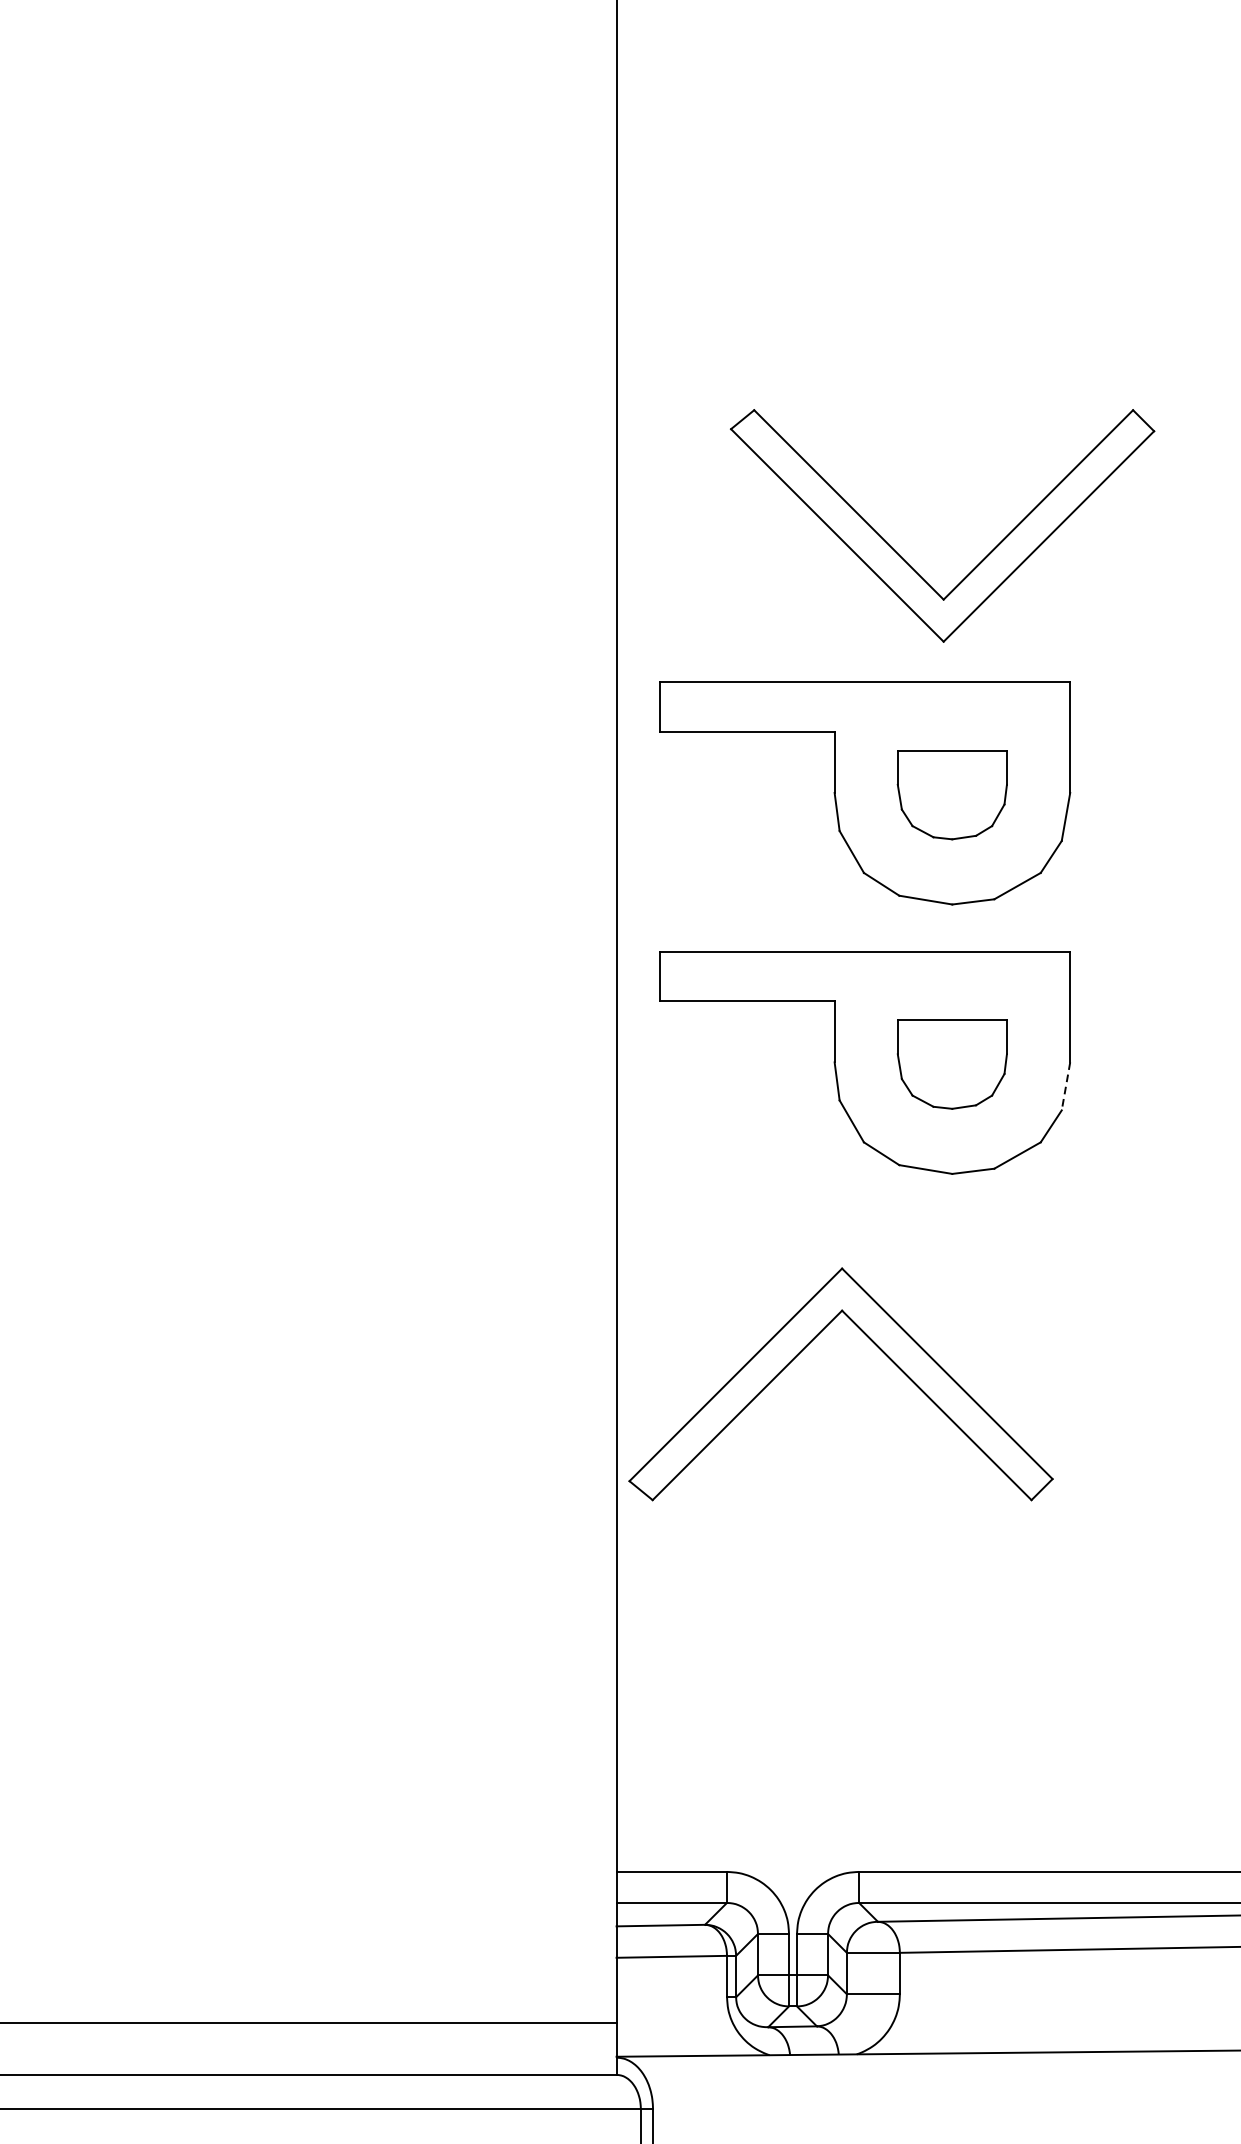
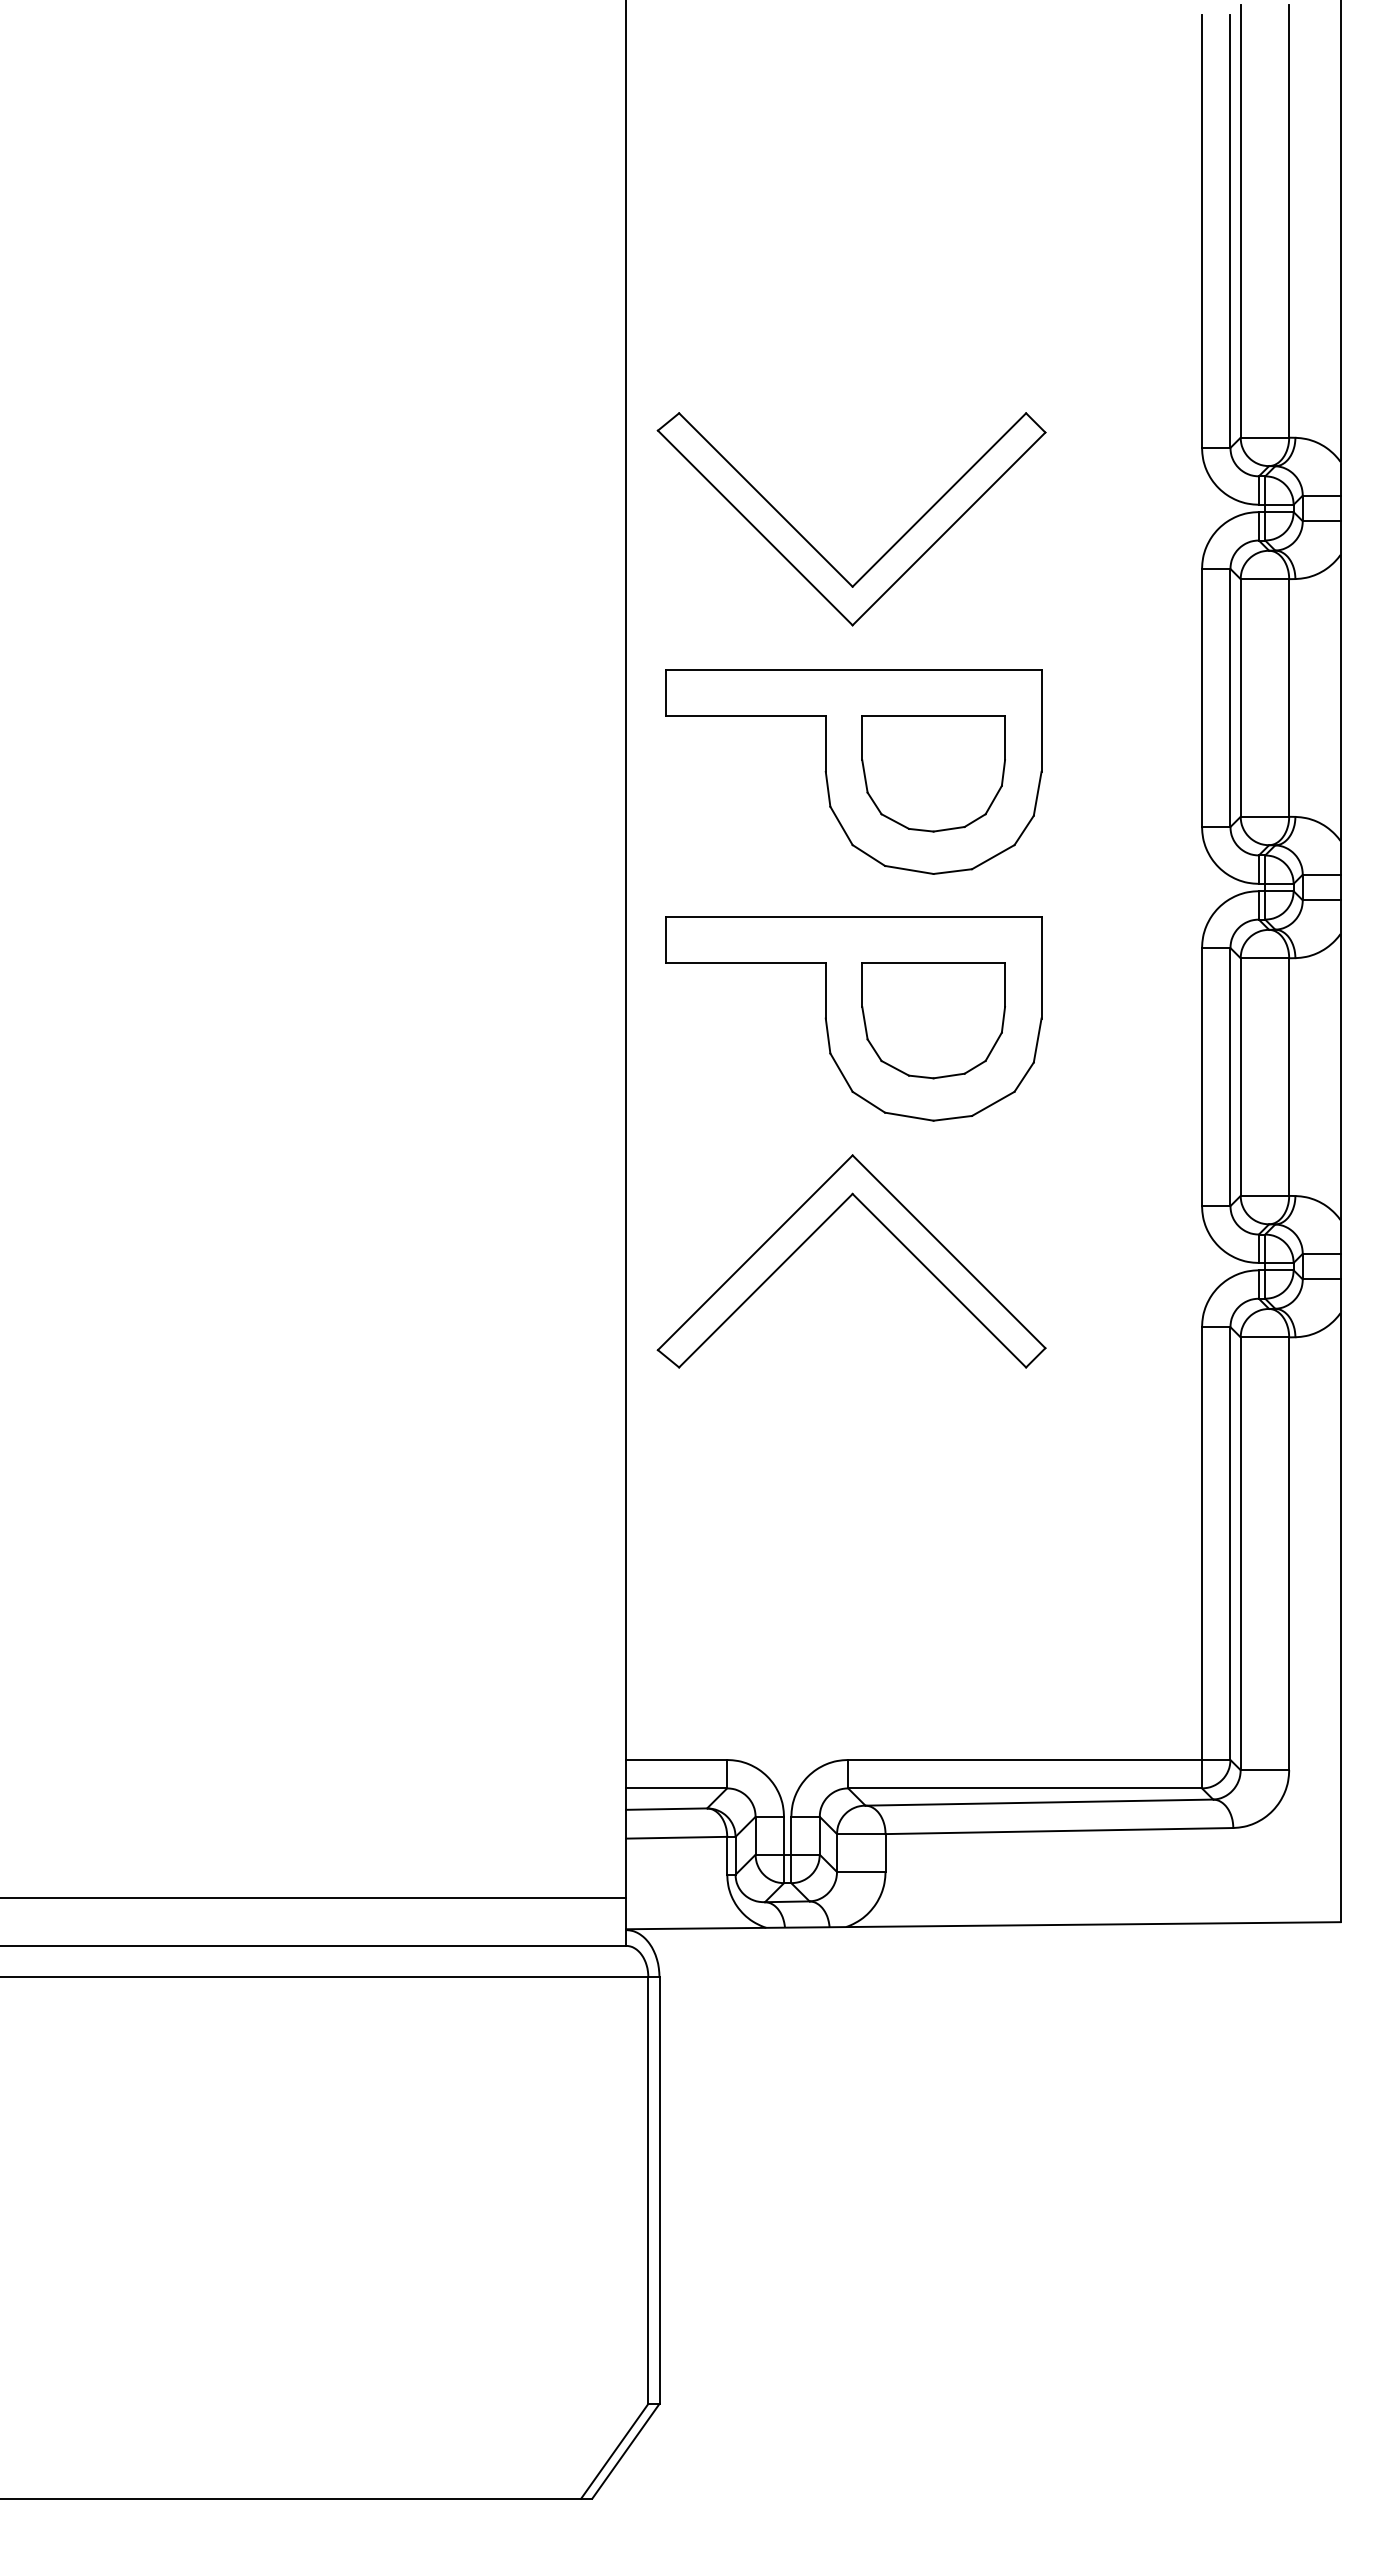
part: (906, 561) -> (818, 551), moved
part: (952, 794) -> (933, 773), size x1.43
part: (952, 1064) -> (933, 1020), size x1.43
line: (1065, 1087) -> (1037, 1041), dashed -> solid
part: (805, 1348) -> (819, 1228), moved

